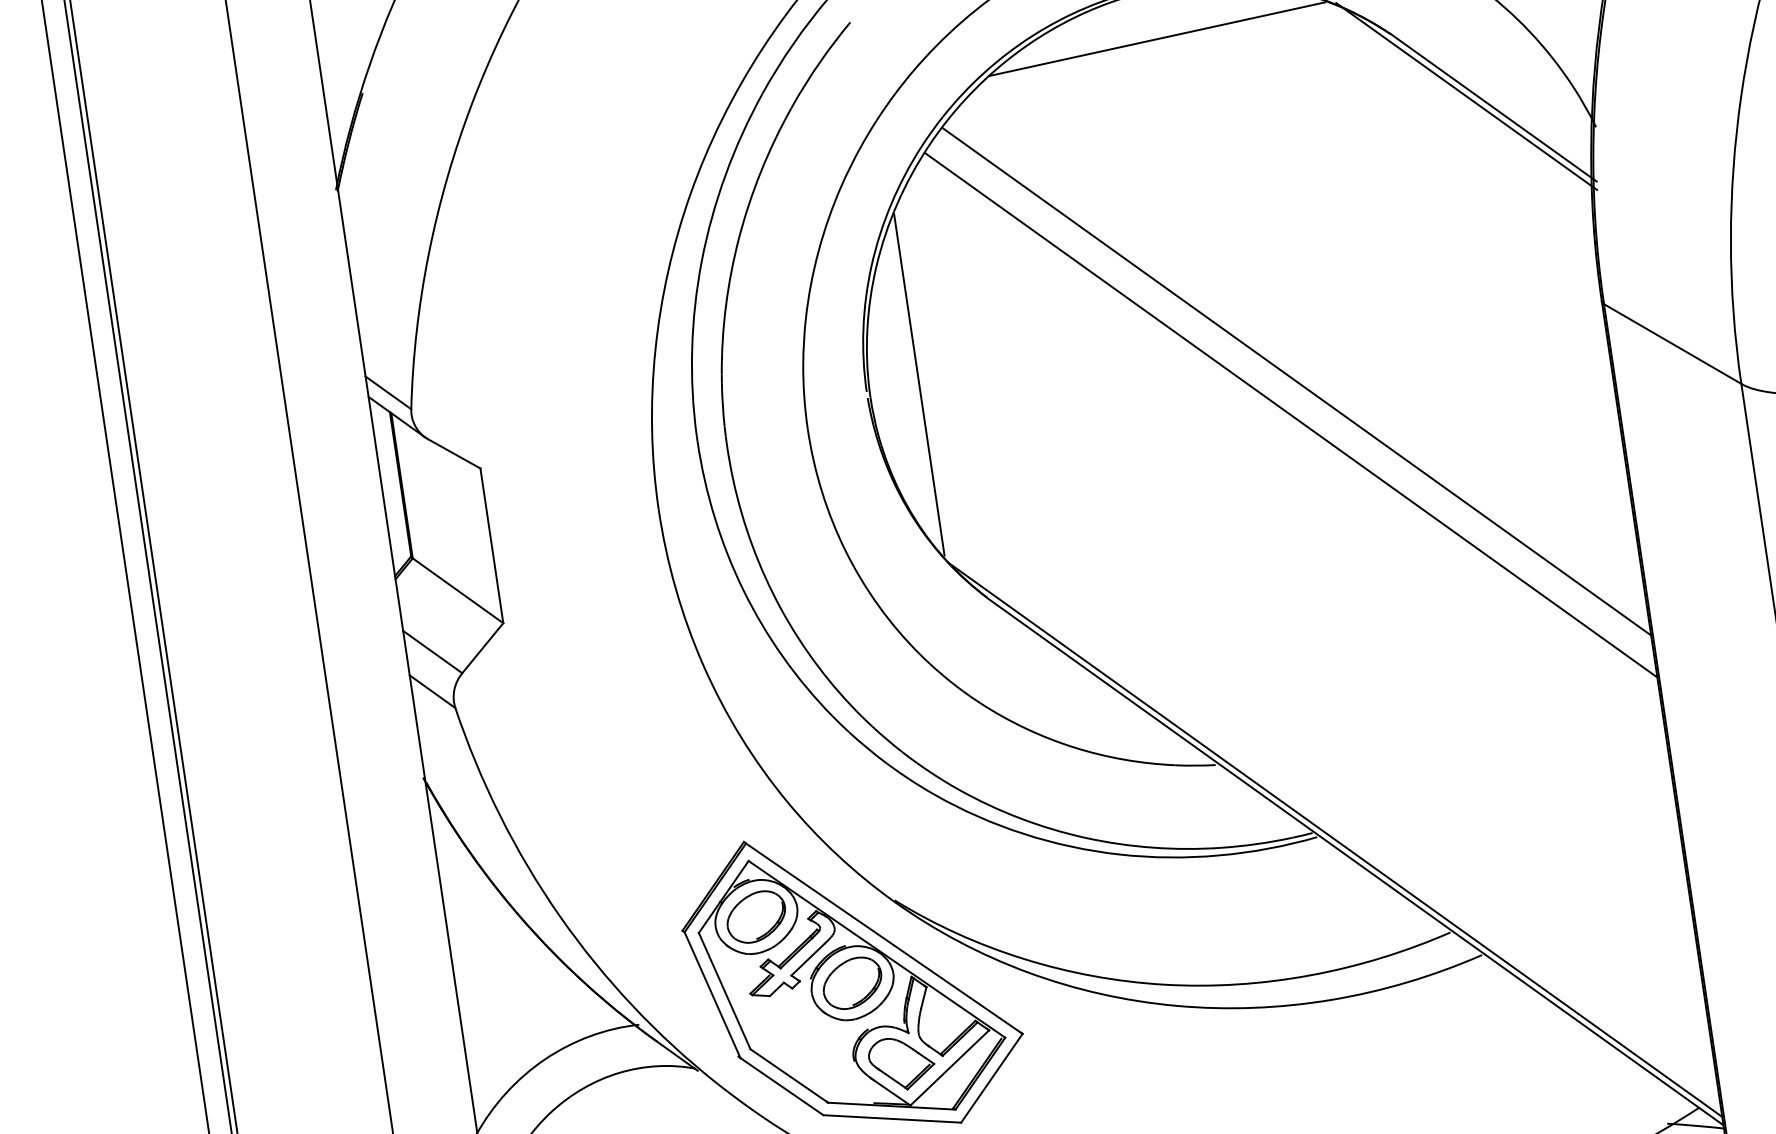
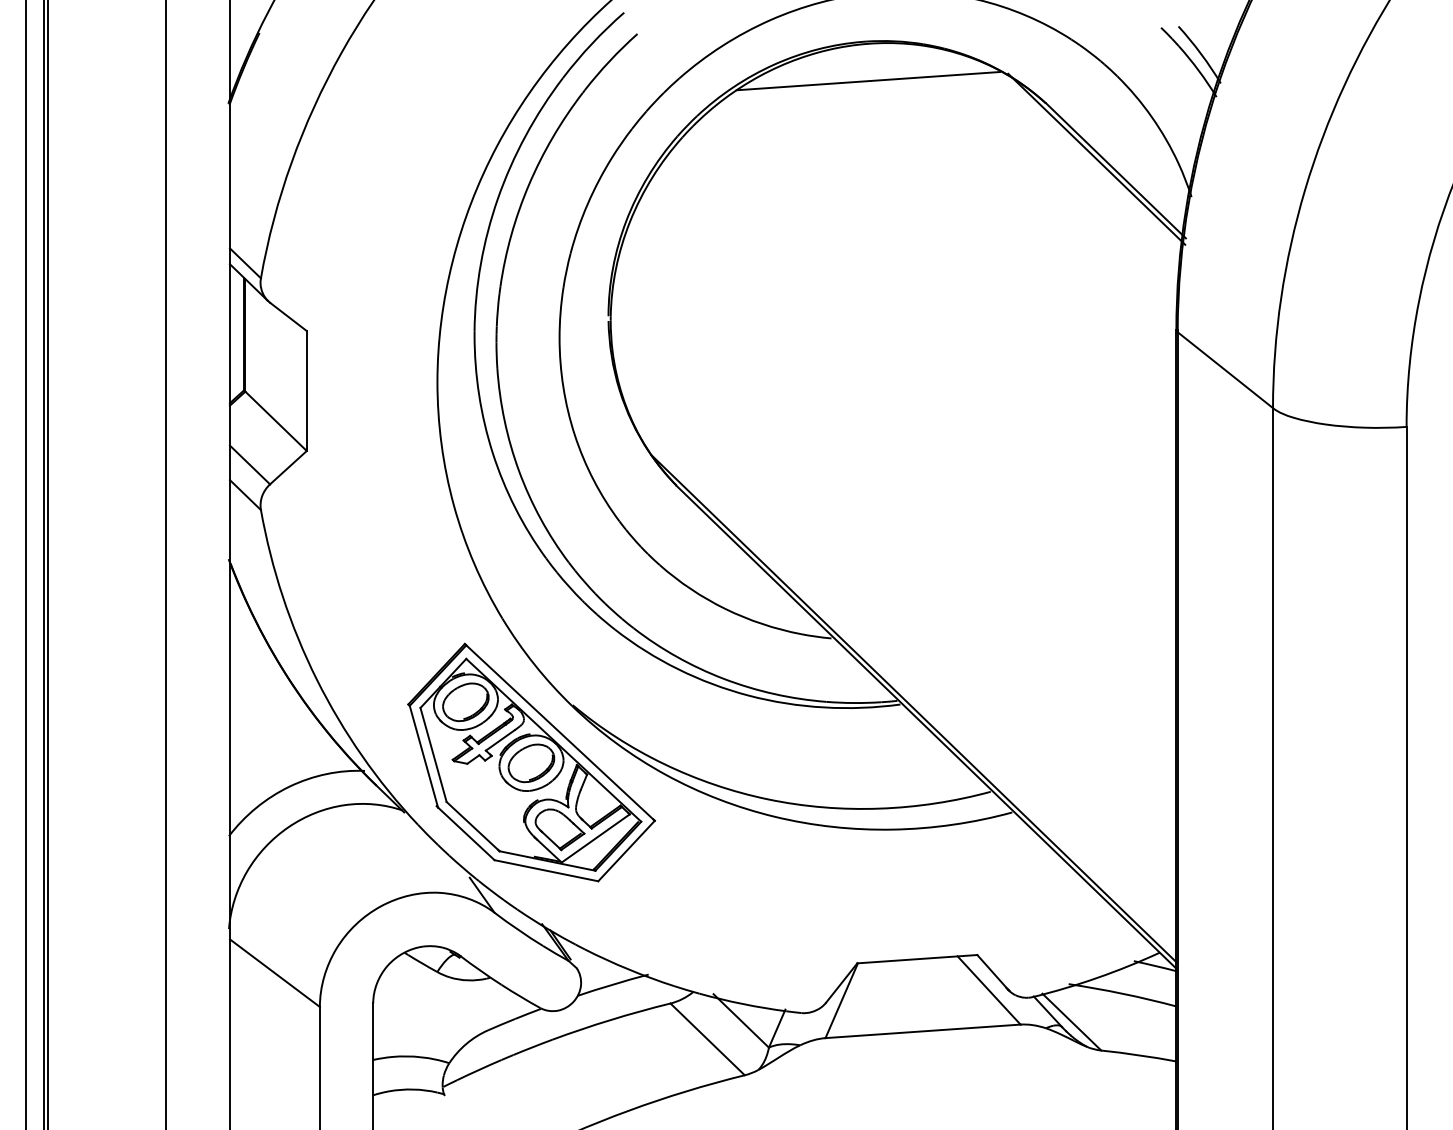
line: (1297, 381) -> (936, 356), removed
line: (919, 384) -> (649, 316), removed
line: (1290, 415) -> (927, 381), removed

